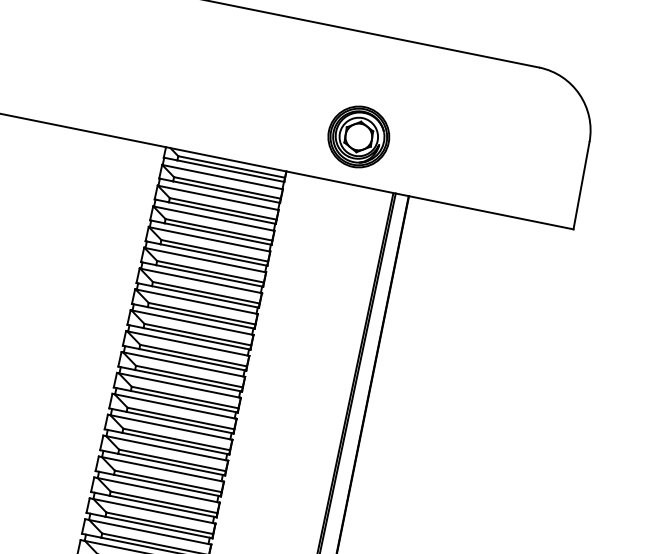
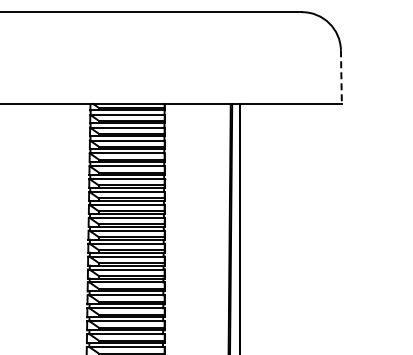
part: (358, 136) -> (203, 74), removed
line: (581, 186) -> (341, 77), solid -> dashed

